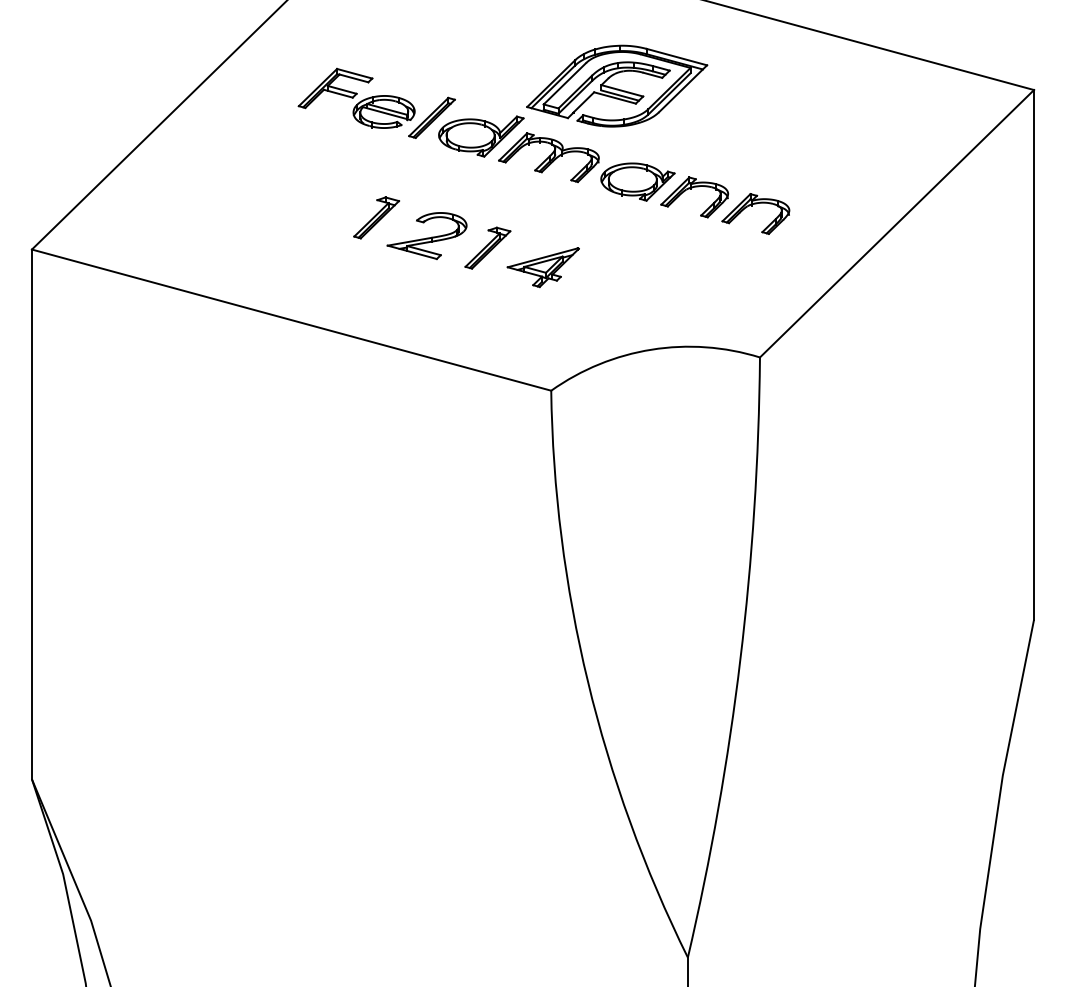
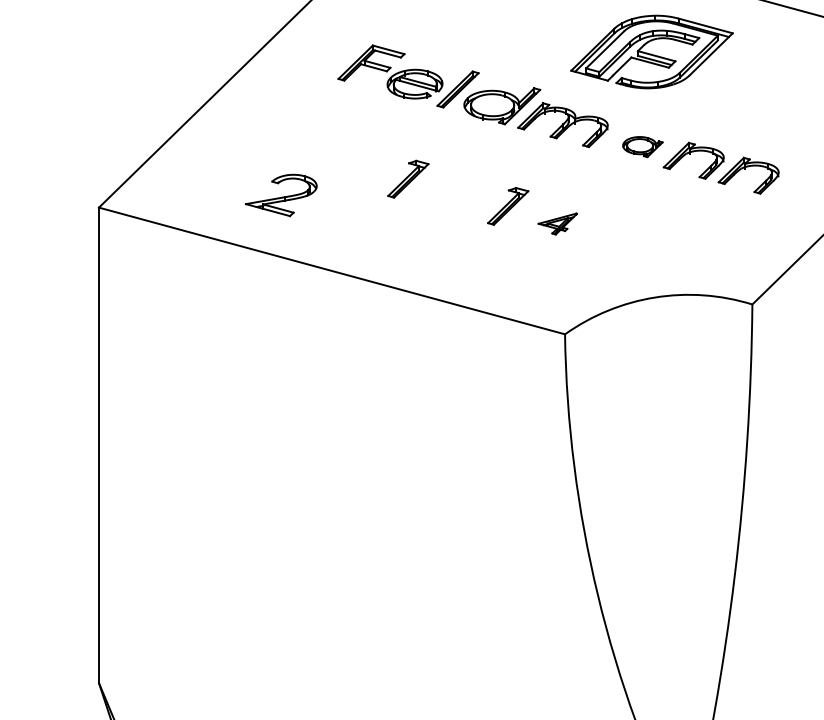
part: (617, 85) -> (652, 51), moved
part: (637, 181) -> (642, 146), size x0.6
part: (426, 236) -> (280, 195), moved
part: (542, 267) -> (557, 223), size x0.6

